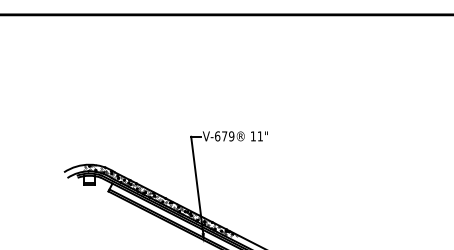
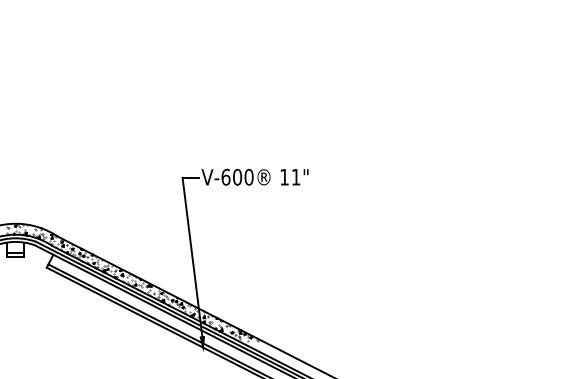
text: (228, 136) -> (243, 177), V-679® -> V-600®

